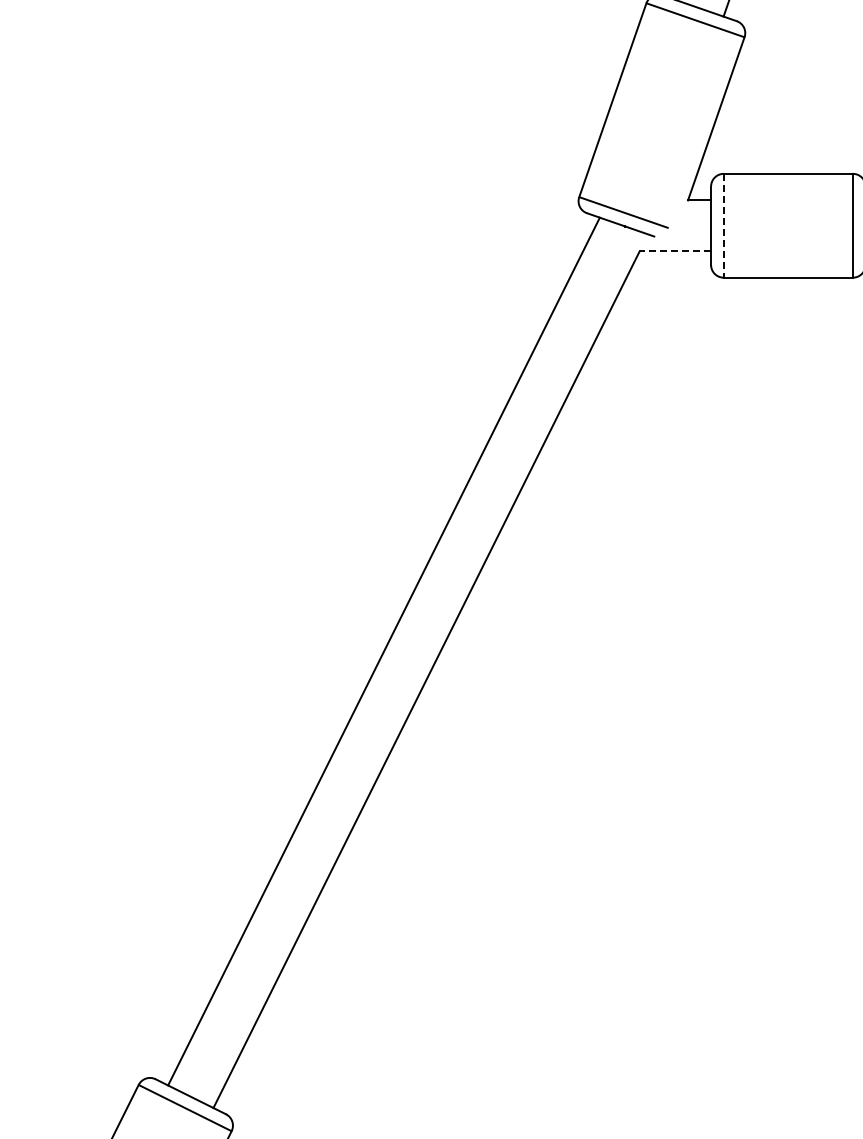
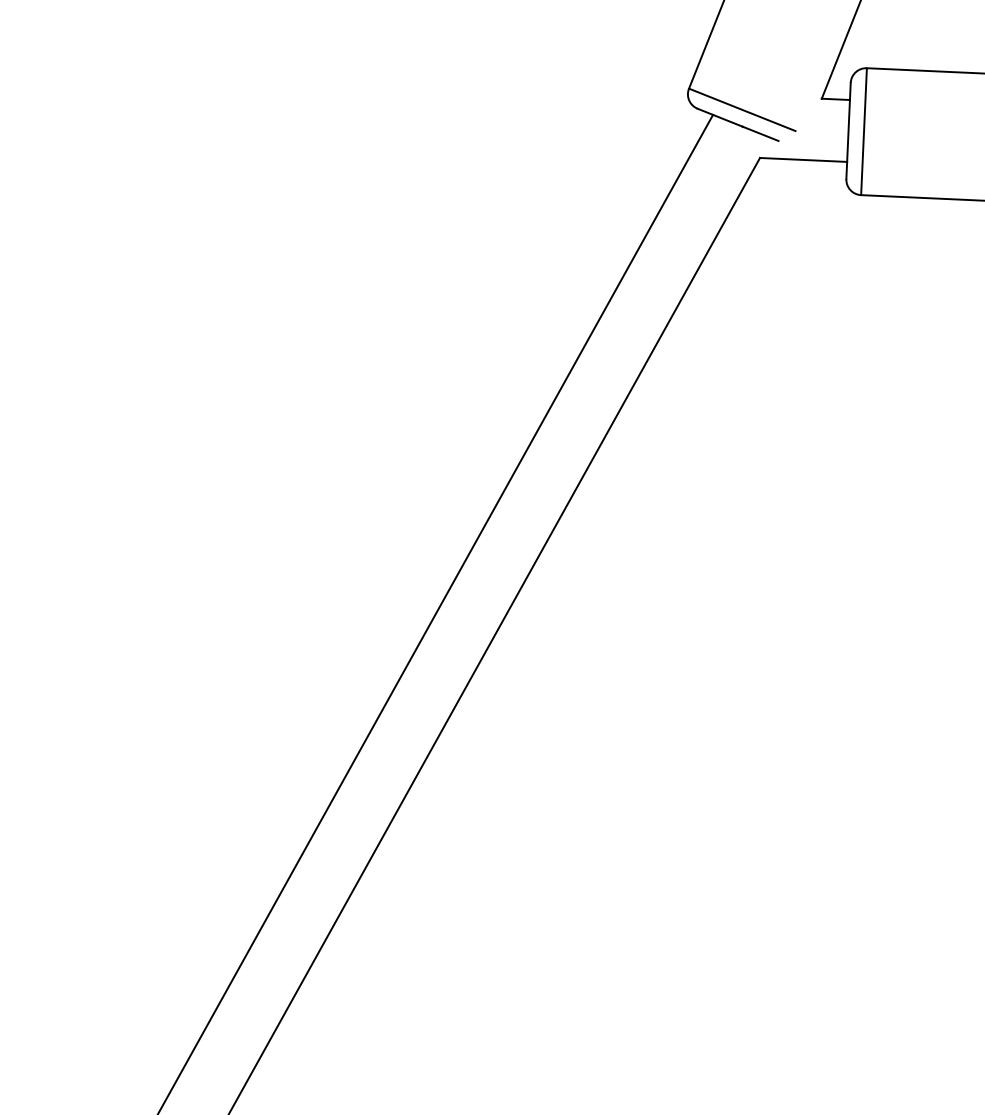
line: (723, 226) -> (863, 132), dashed -> solid
line: (675, 251) -> (803, 160), dashed -> solid

